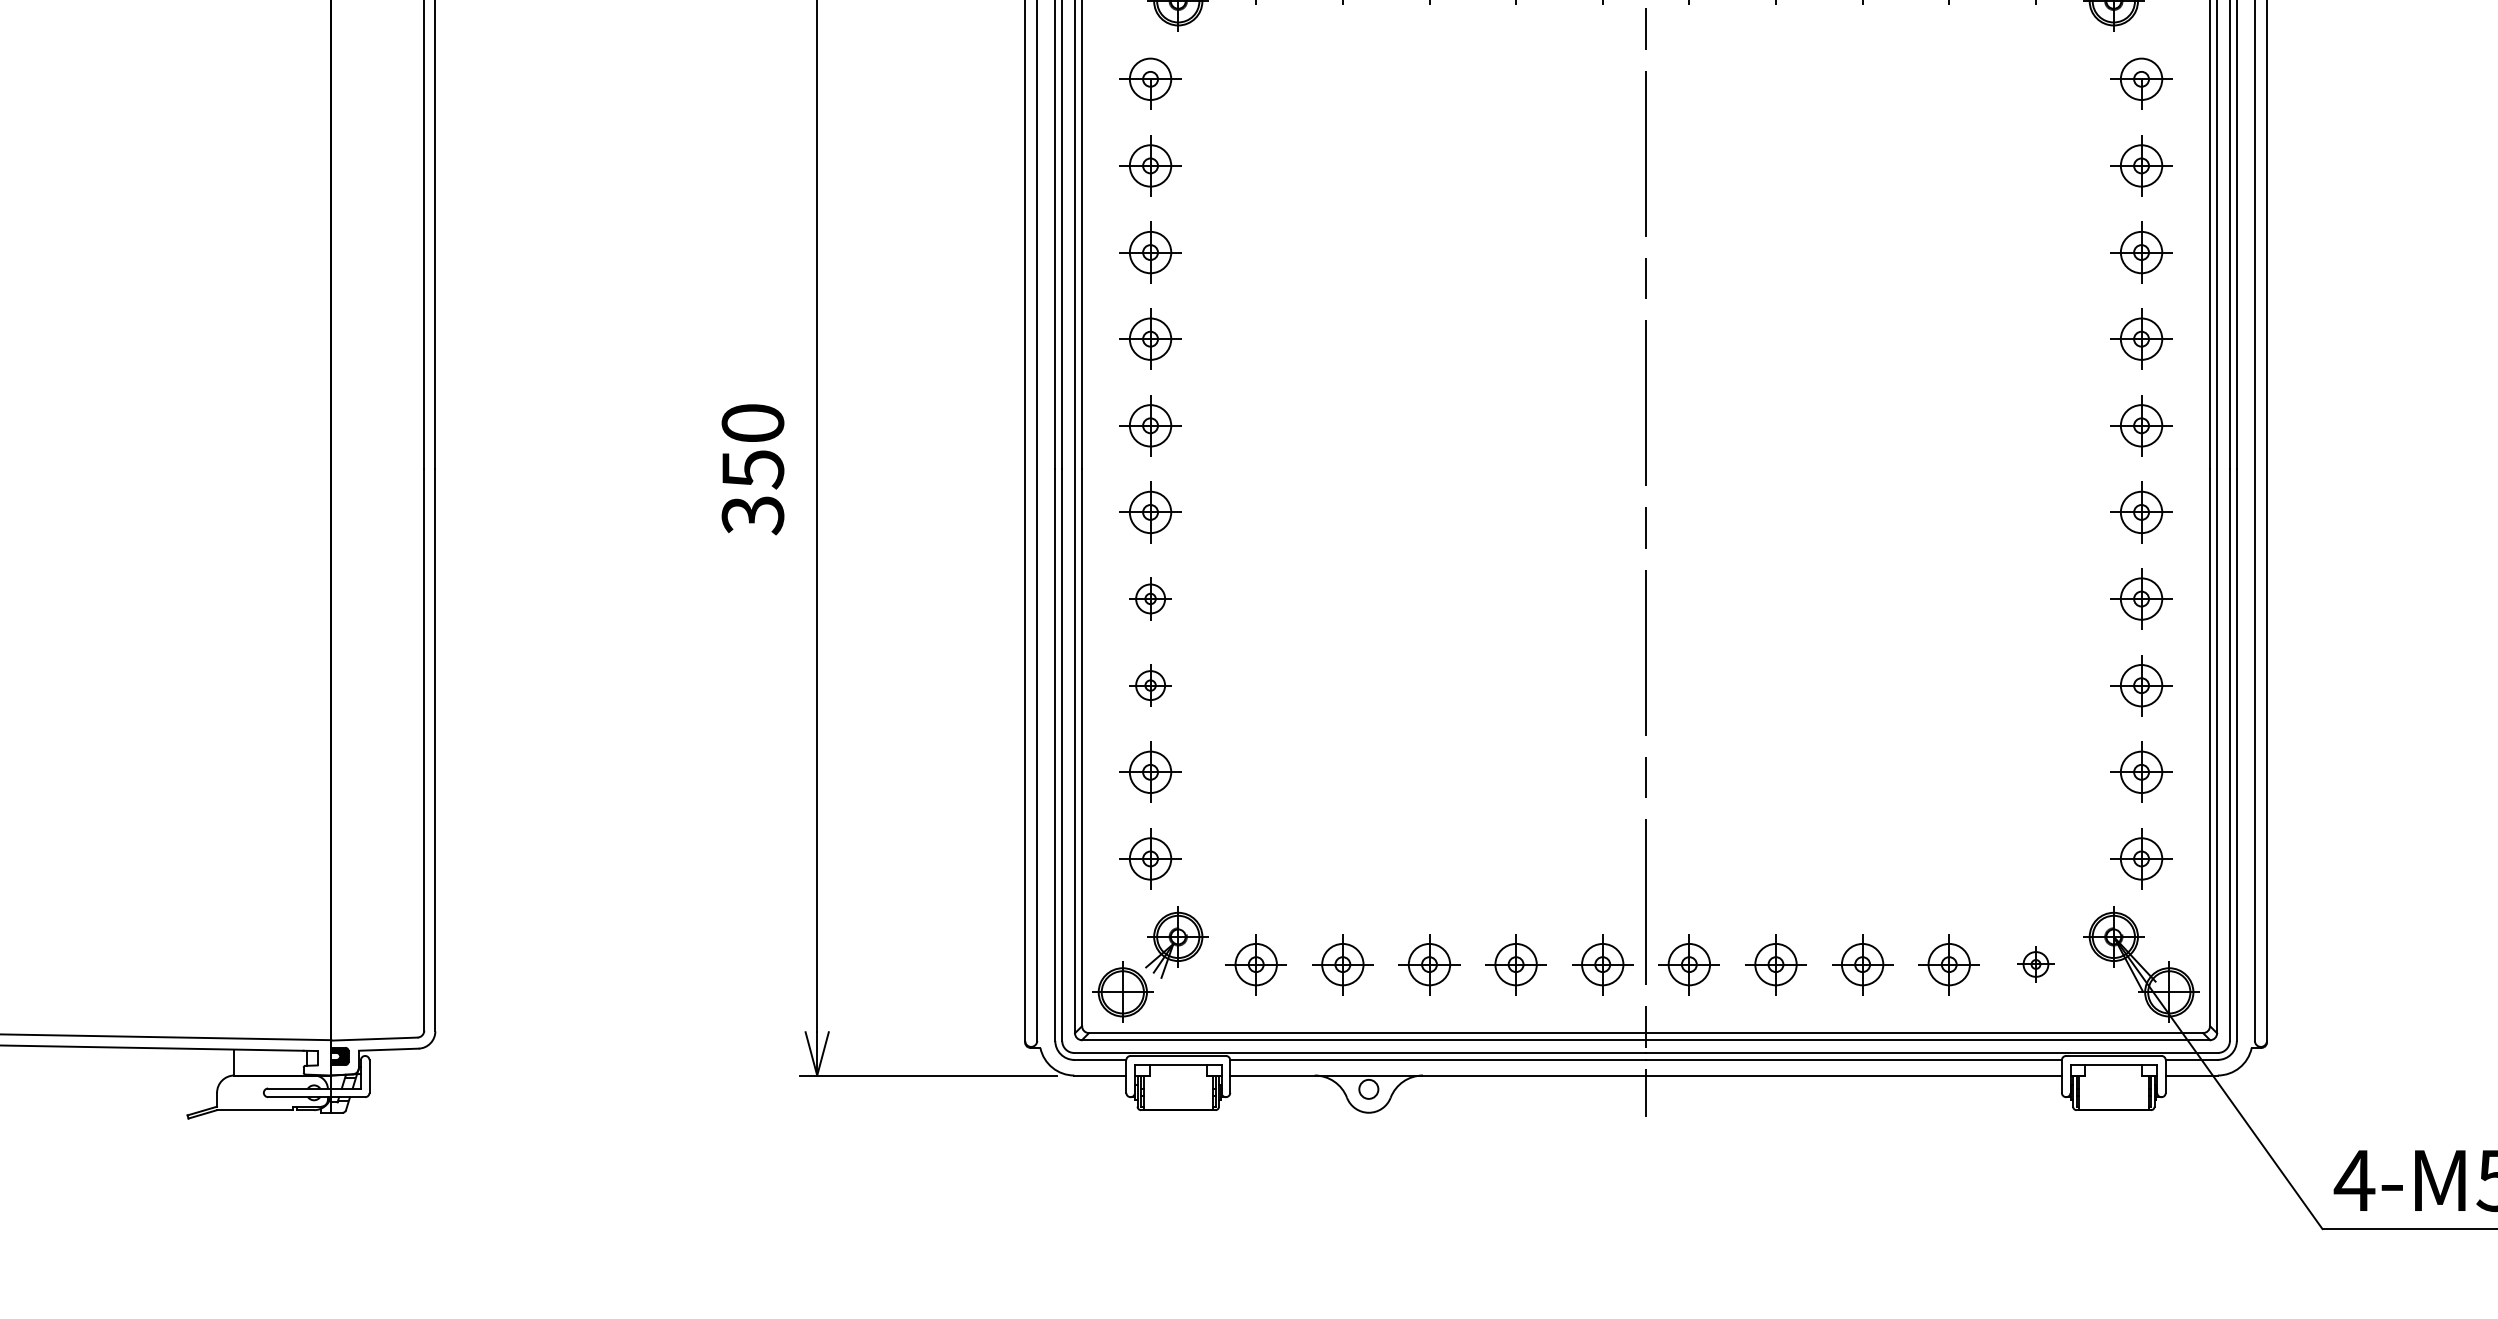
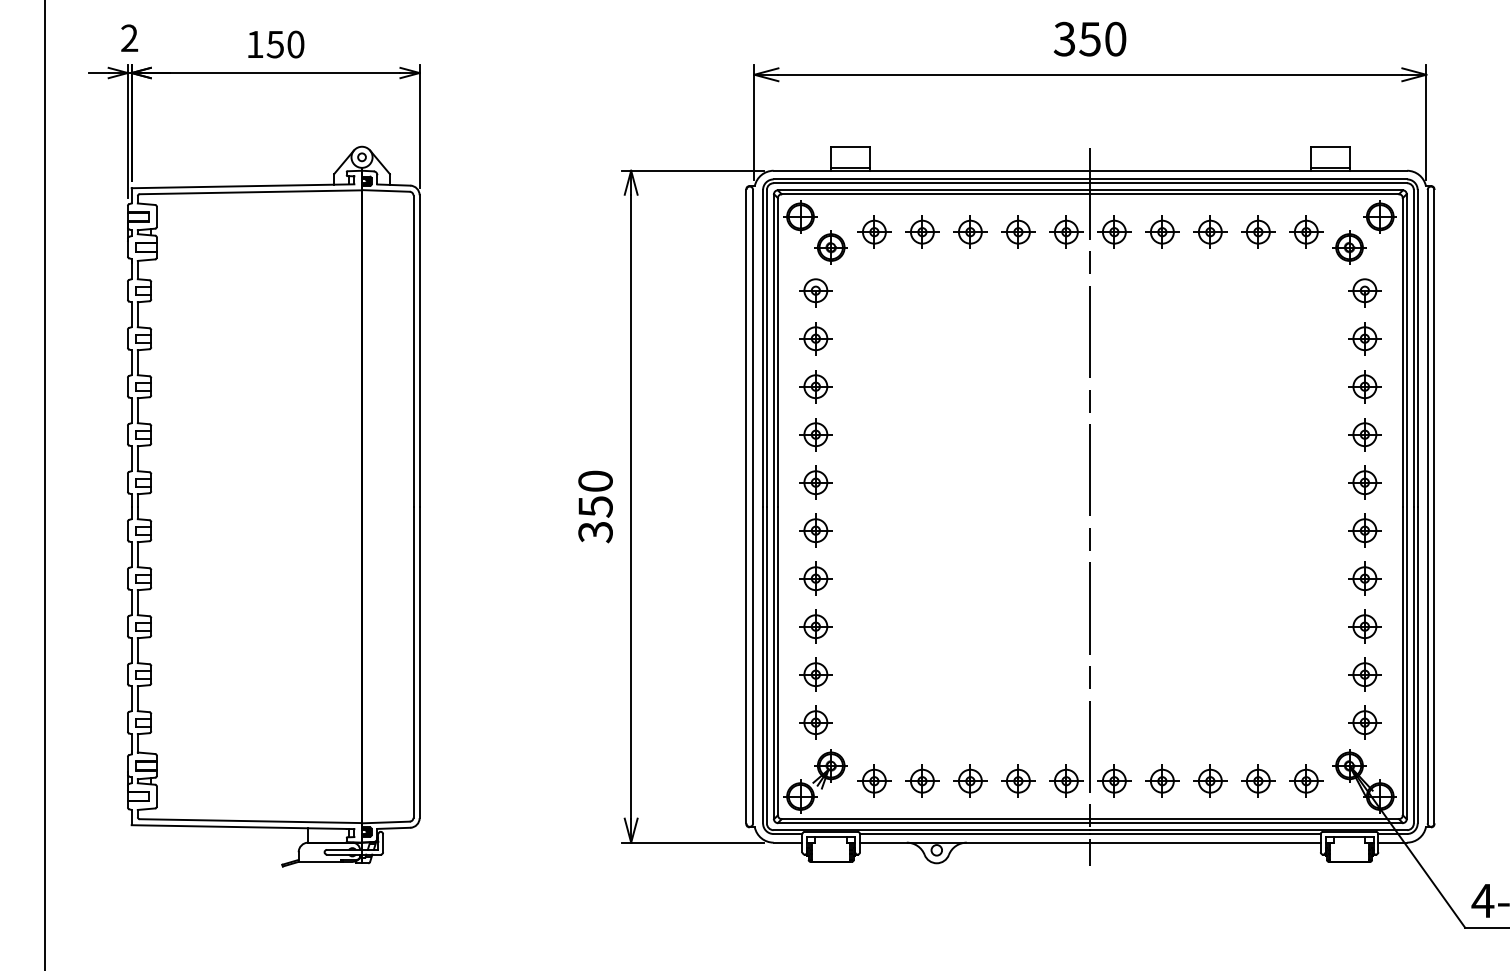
part: (1149, 598) -> (815, 578), size x1.43
part: (1149, 685) -> (815, 626), size x1.43
part: (2036, 963) -> (1306, 780), size x1.67

